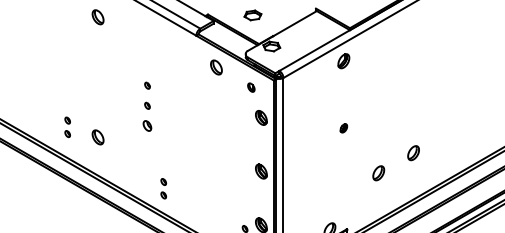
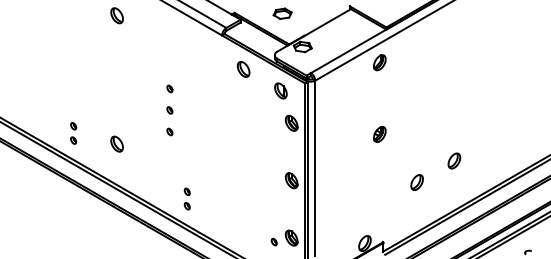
part: (250, 87) -> (280, 90), size x1.67
part: (147, 125) -> (169, 131), size x0.62
part: (67, 127) -> (73, 133), moved
part: (343, 128) -> (379, 134), size x1.67

